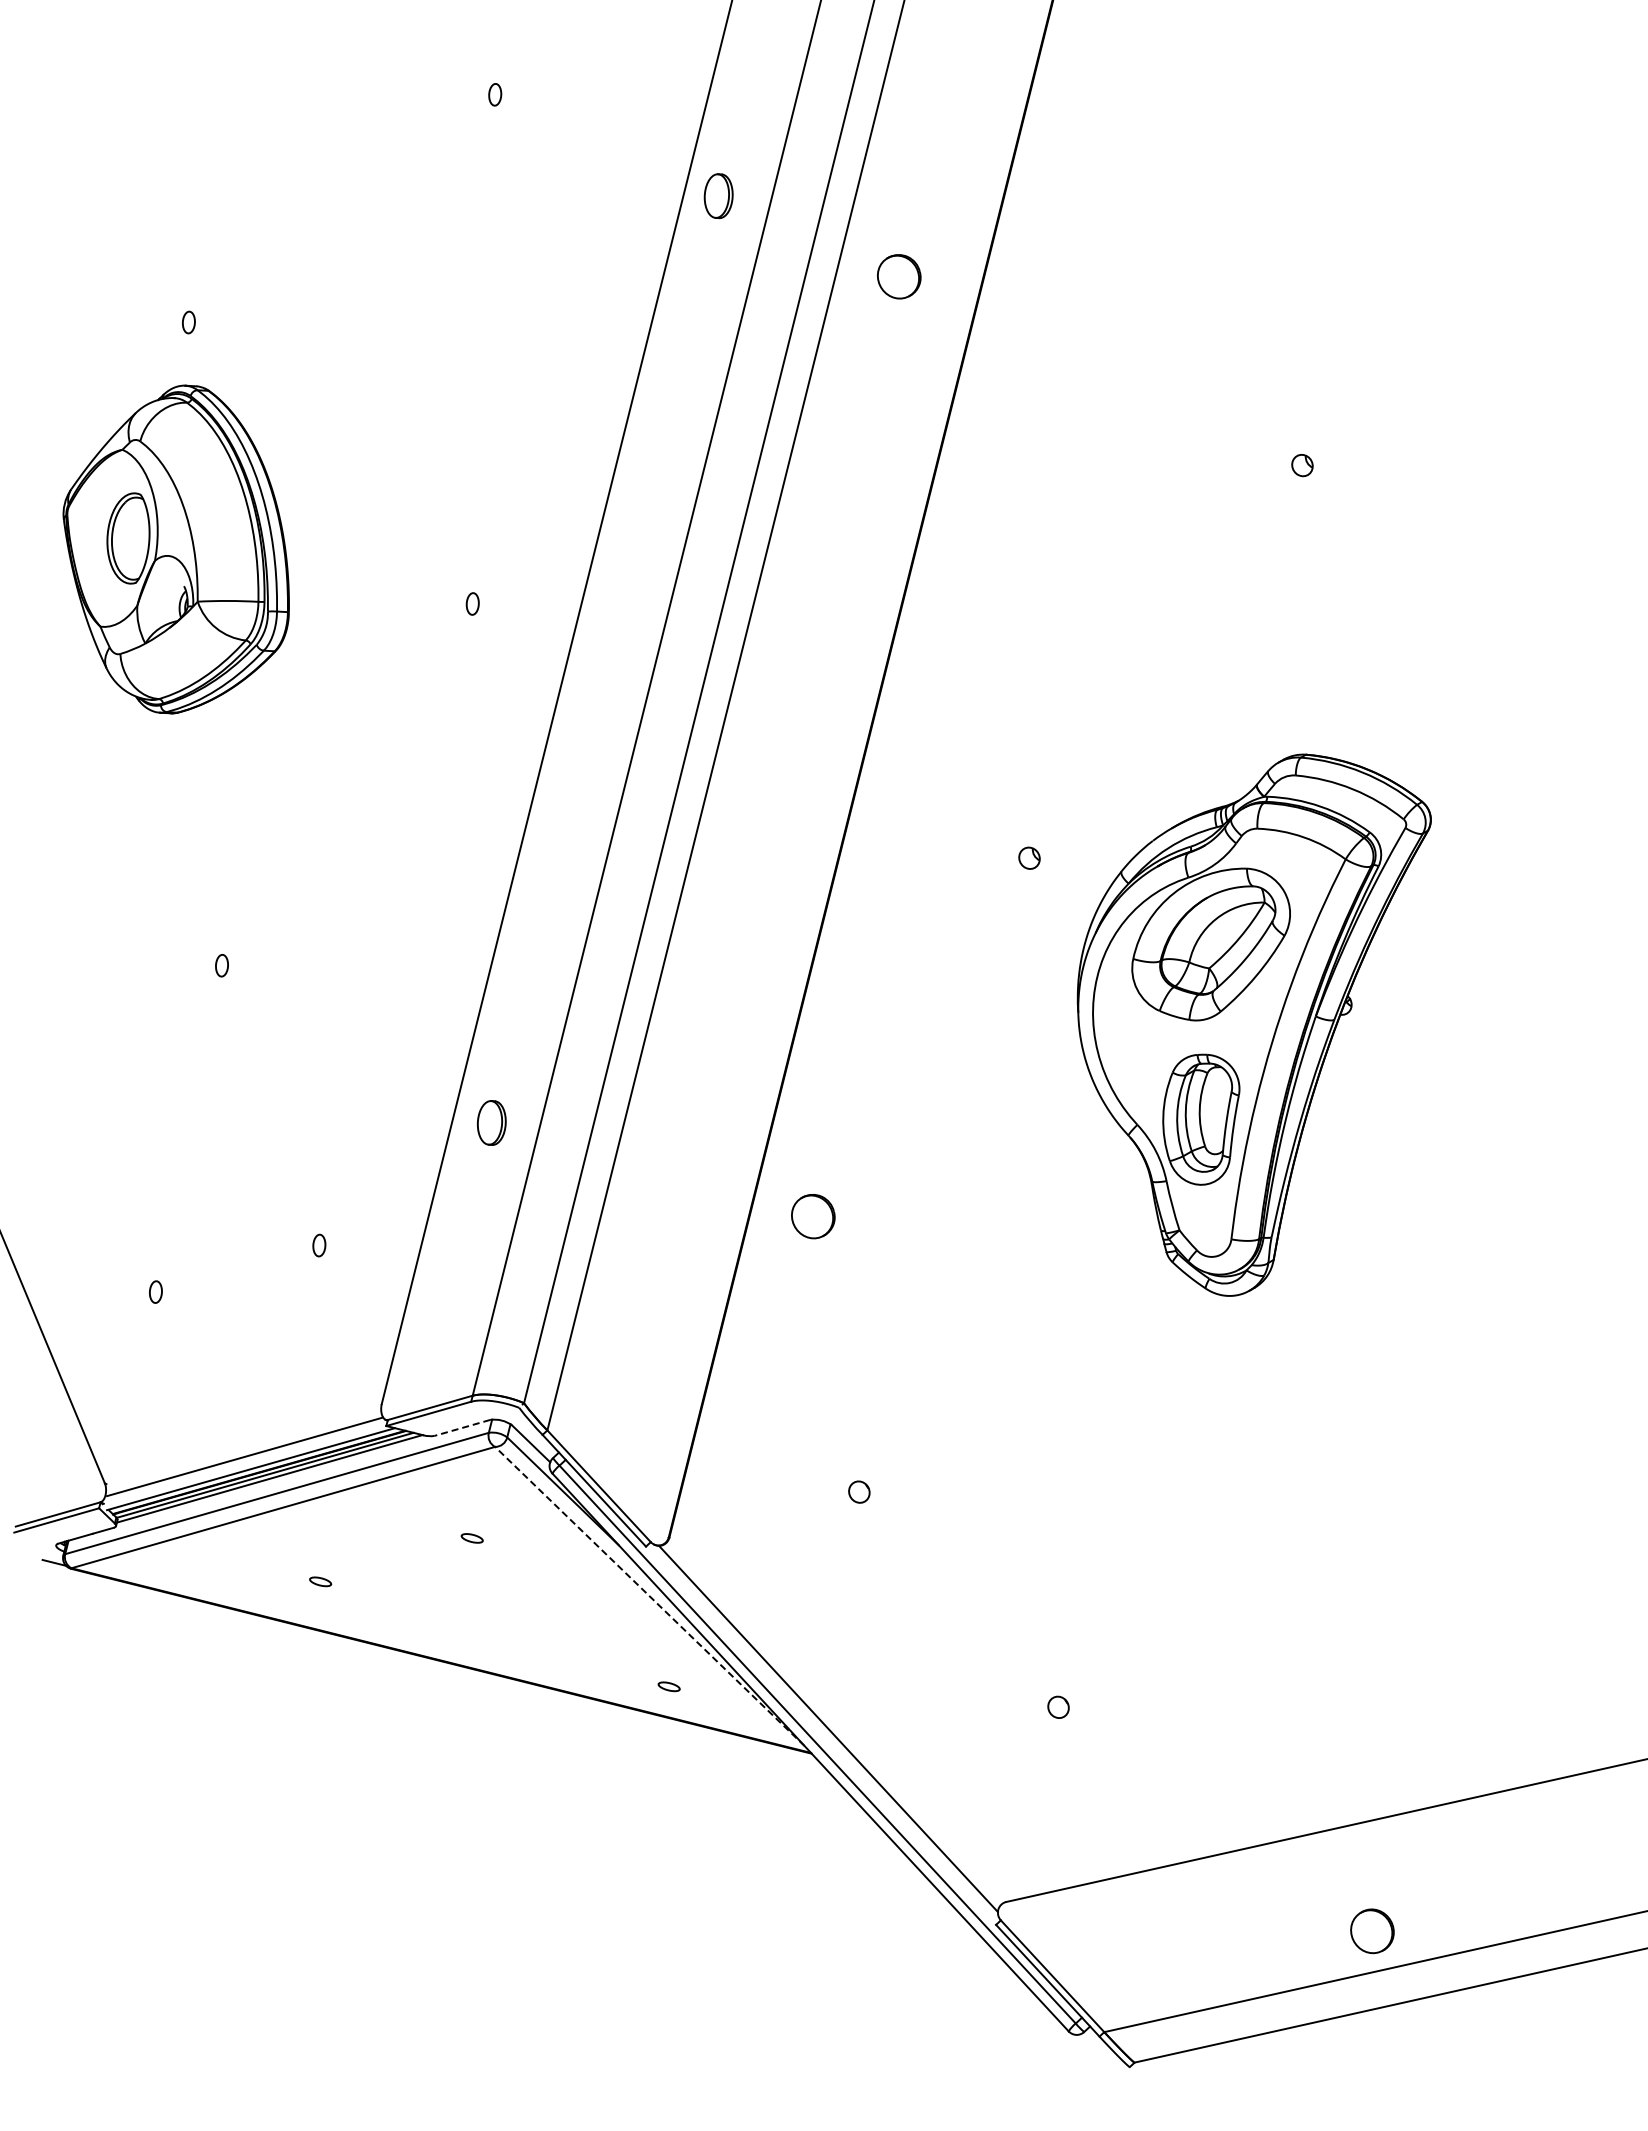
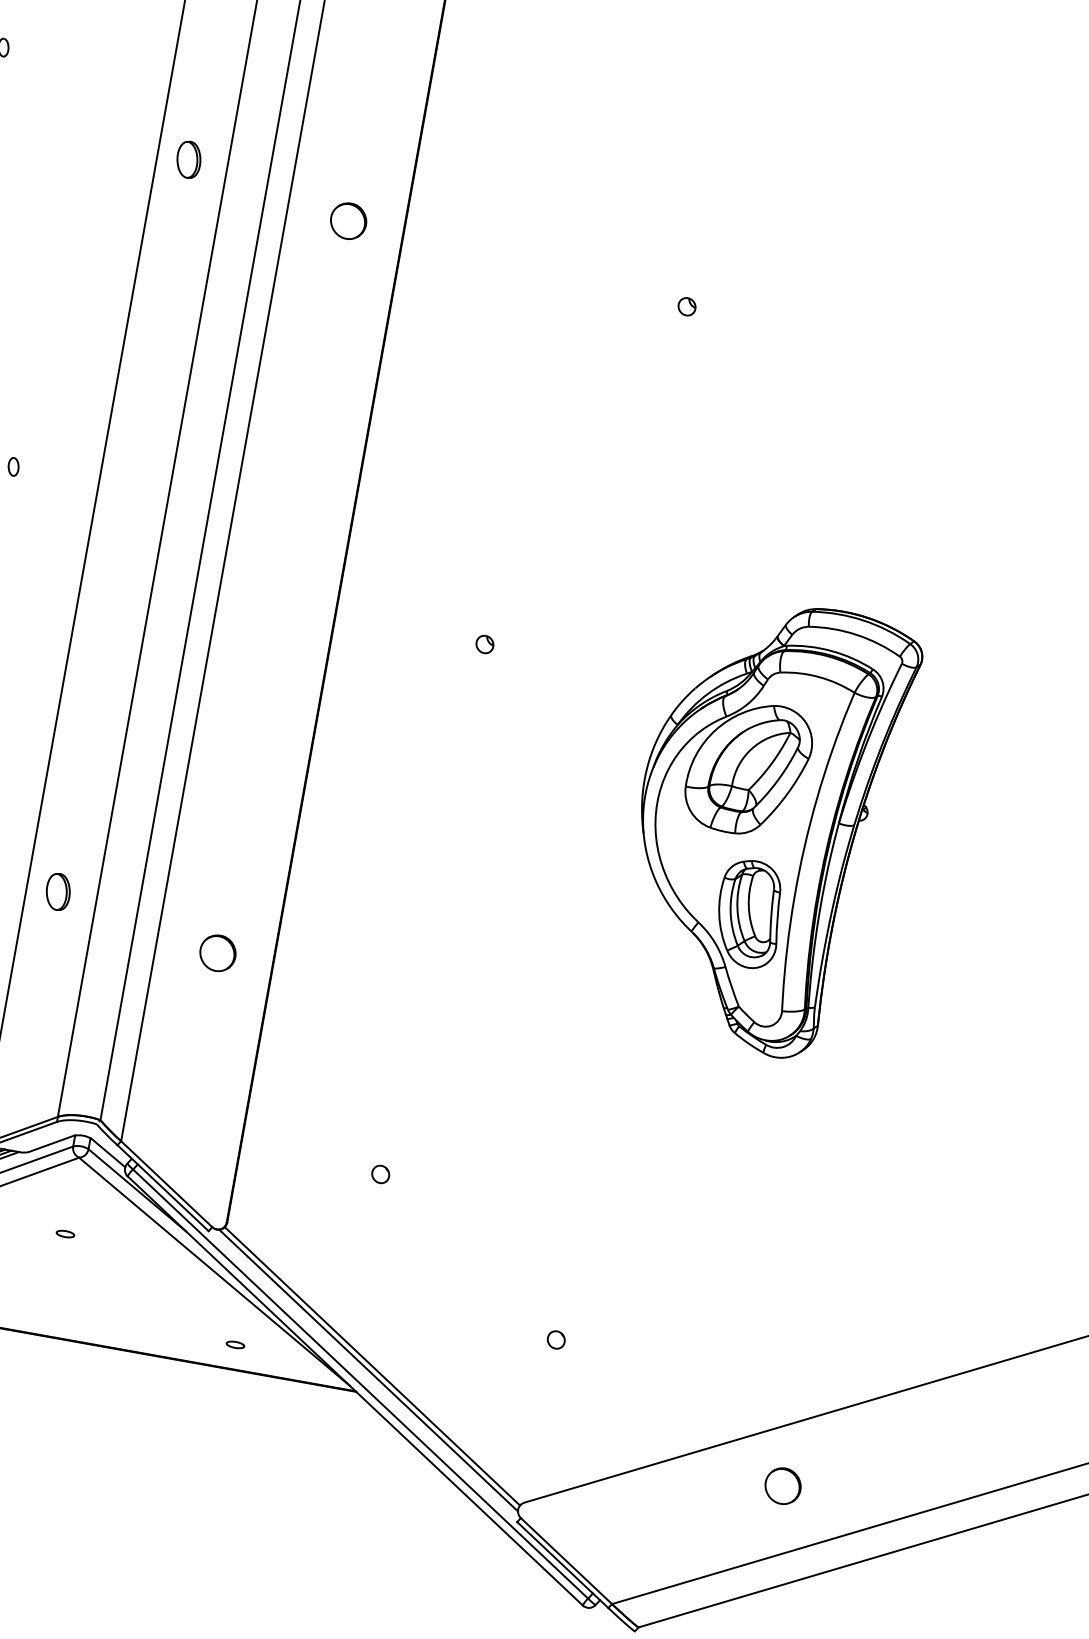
part: (718, 196) -> (188, 160), moved
part: (898, 276) -> (348, 221), moved
part: (1253, 1024) -> (788, 833), moved
part: (813, 1216) -> (218, 953), moved
line: (462, 1427) -> (51, 1143), dashed -> solid
line: (649, 1596) -> (214, 1271), dashed -> solid
line: (833, 1724) -> (372, 1366), added
part: (1372, 1931) -> (783, 1486), moved

